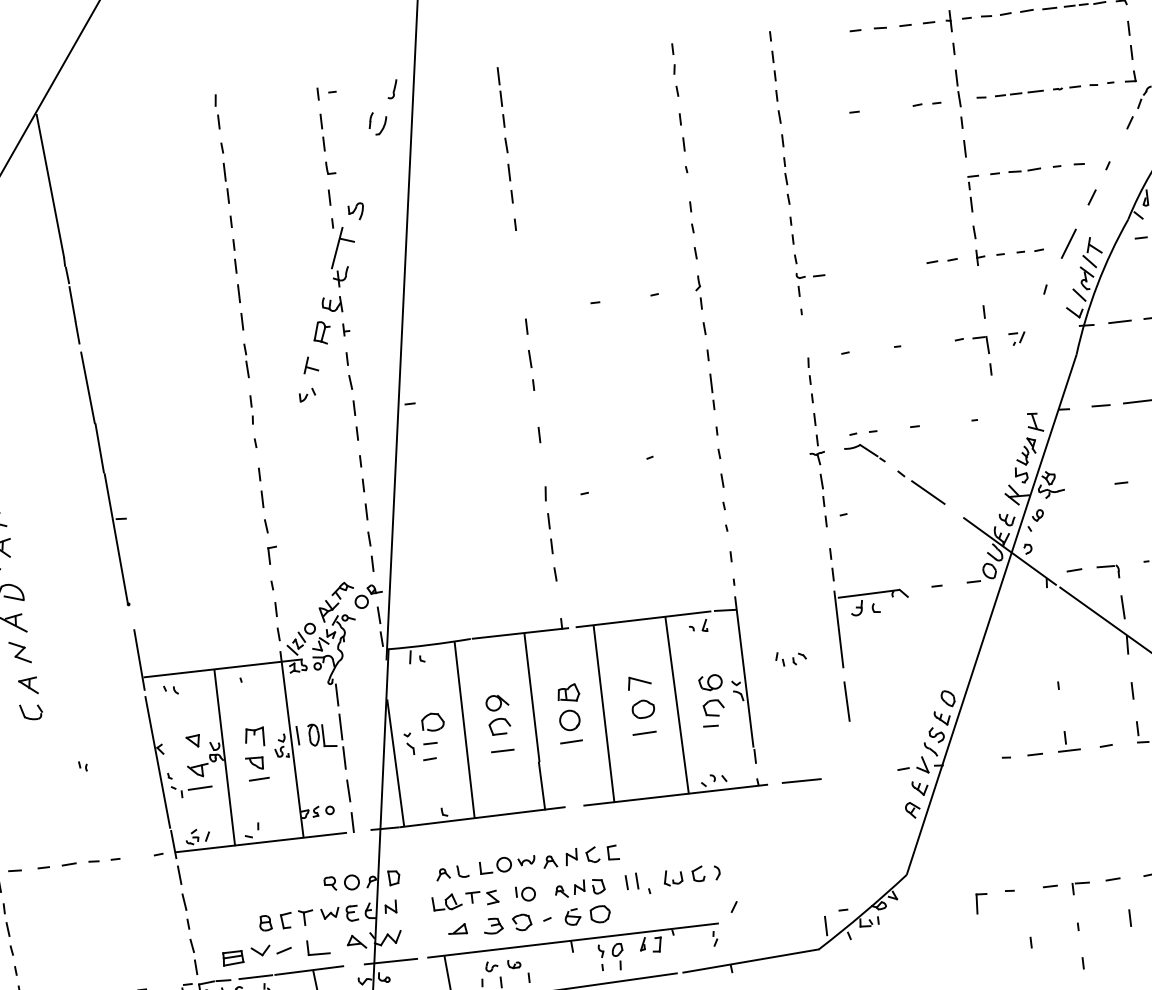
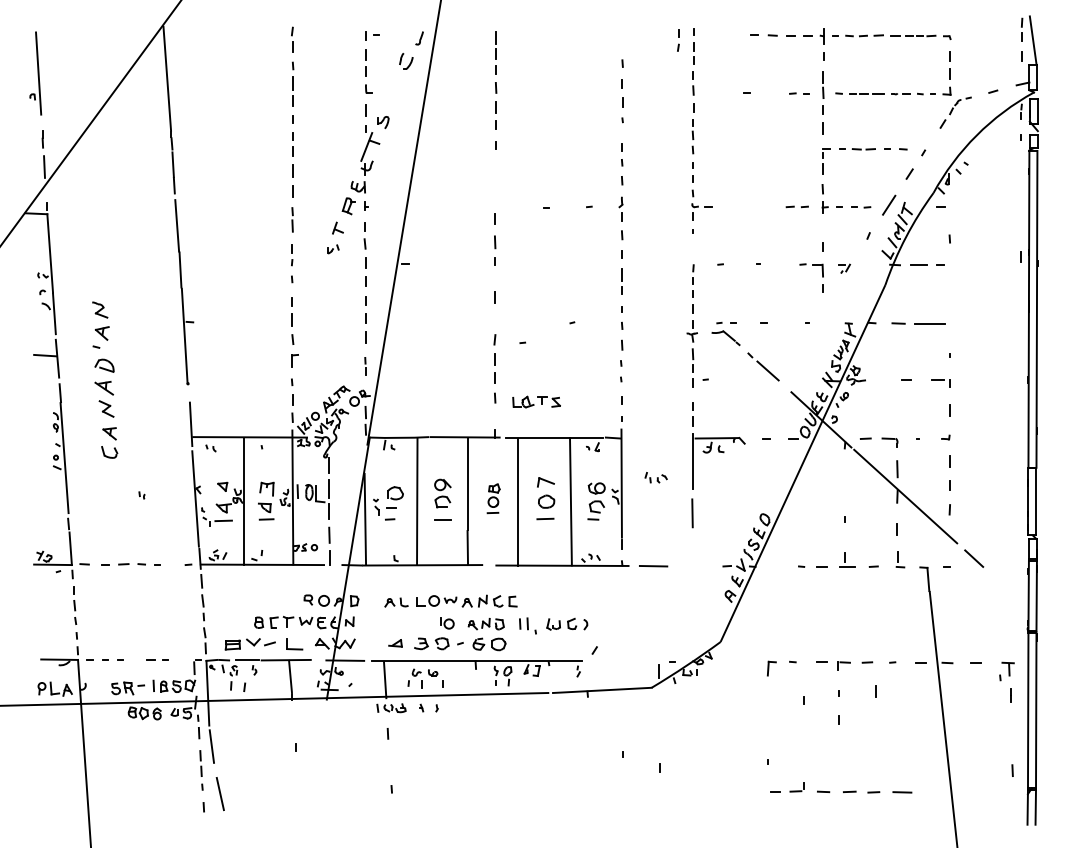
part: (673, 59) -> (678, 40), moved
part: (370, 550) -> (365, 365), size x0.6
part: (569, 713) -> (493, 498), size x0.7
part: (465, 899) -> (536, 401), moved

